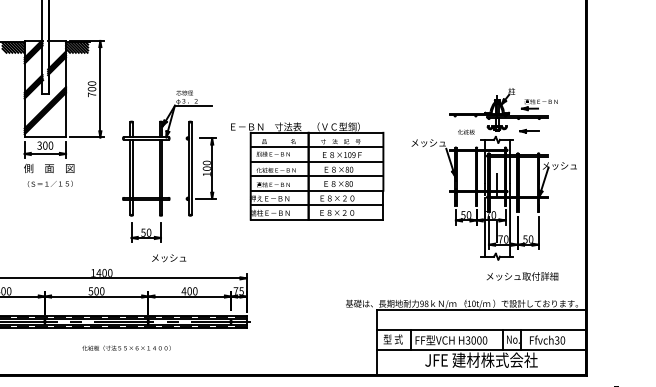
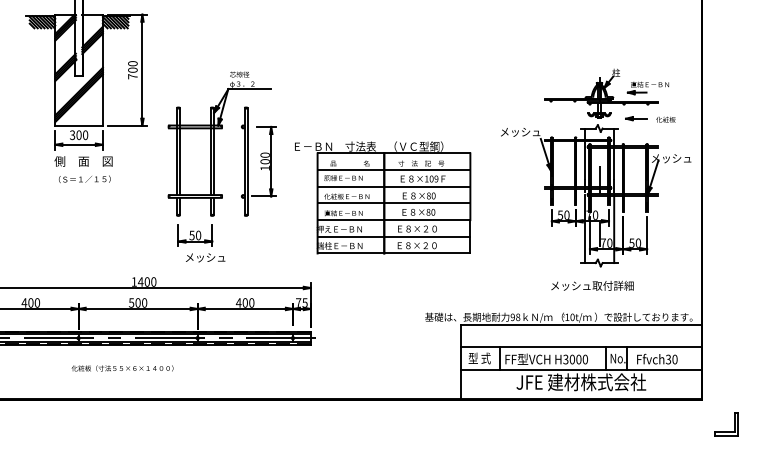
text: (466, 132) -> (665, 119), moved
part: (307, 171) -> (383, 197), moved
text: (169, 257) -> (205, 257), moved
text: (522, 276) -> (592, 285), moved
text: (126, 348) -> (122, 368), moved

